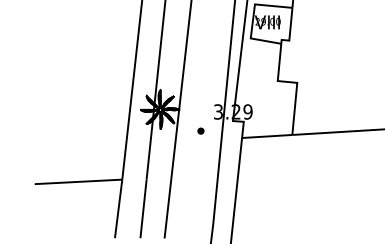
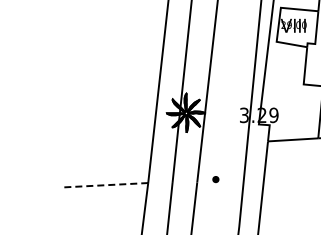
part: (200, 130) -> (215, 178), moved
line: (78, 181) -> (104, 184), solid -> dashed

